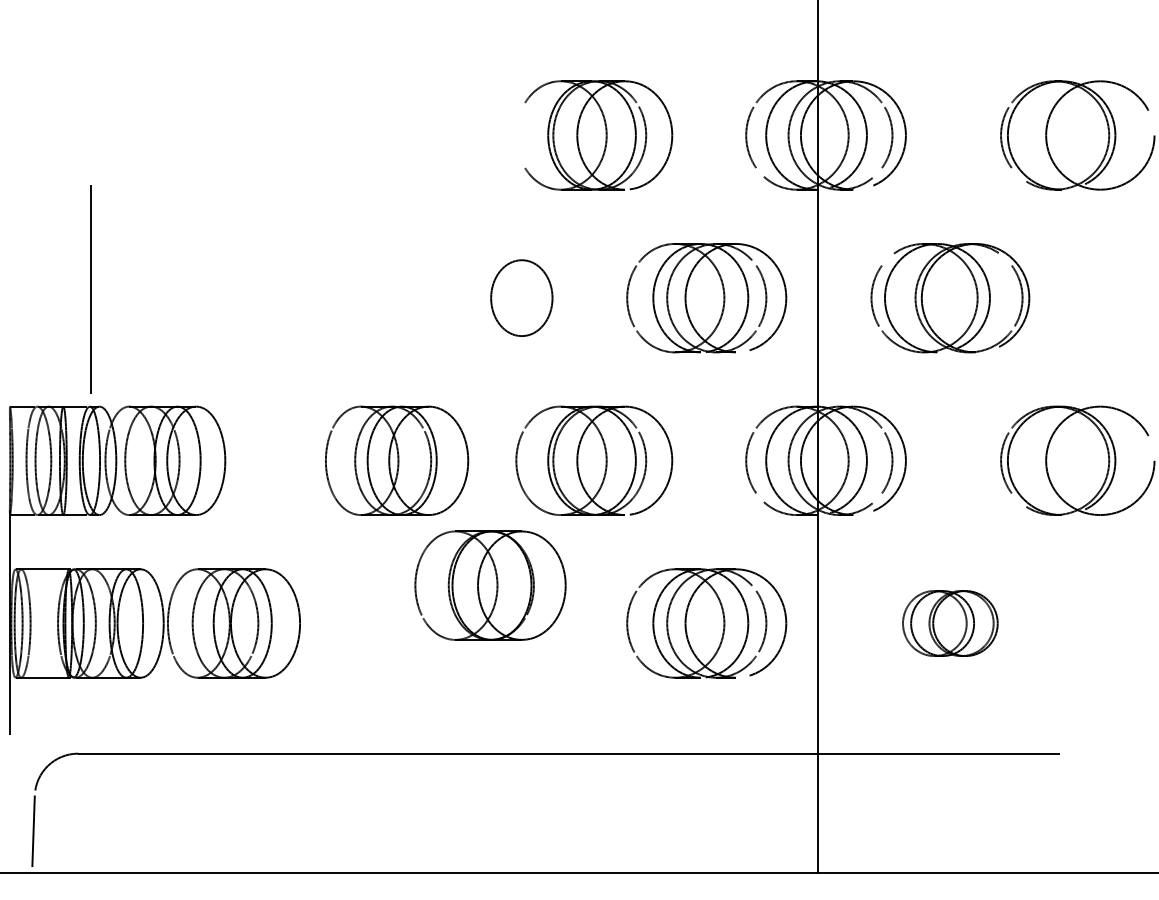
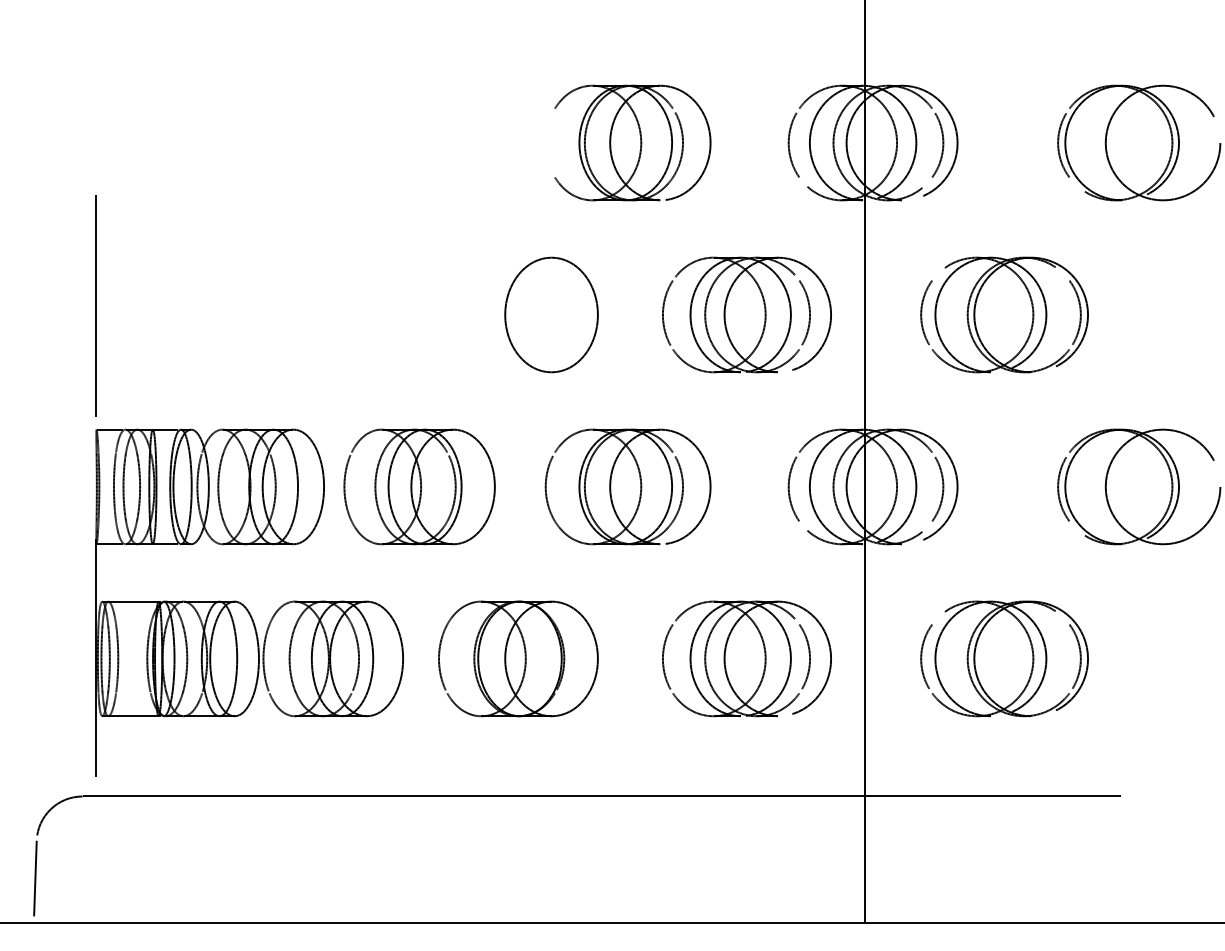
part: (521, 297) -> (551, 314), size x1.43
part: (154, 570) -> (249, 602), moved
part: (490, 585) -> (518, 658), moved
part: (950, 623) -> (1004, 658), size x1.67

